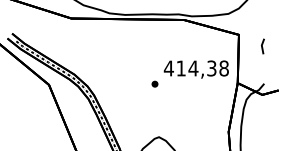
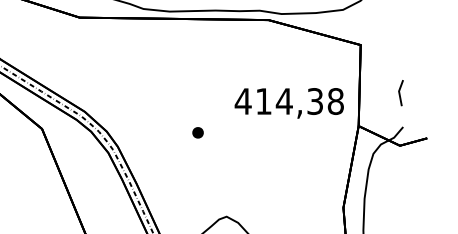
line: (262, 46) -> (400, 93), moved
part: (154, 83) -> (197, 131), moved

